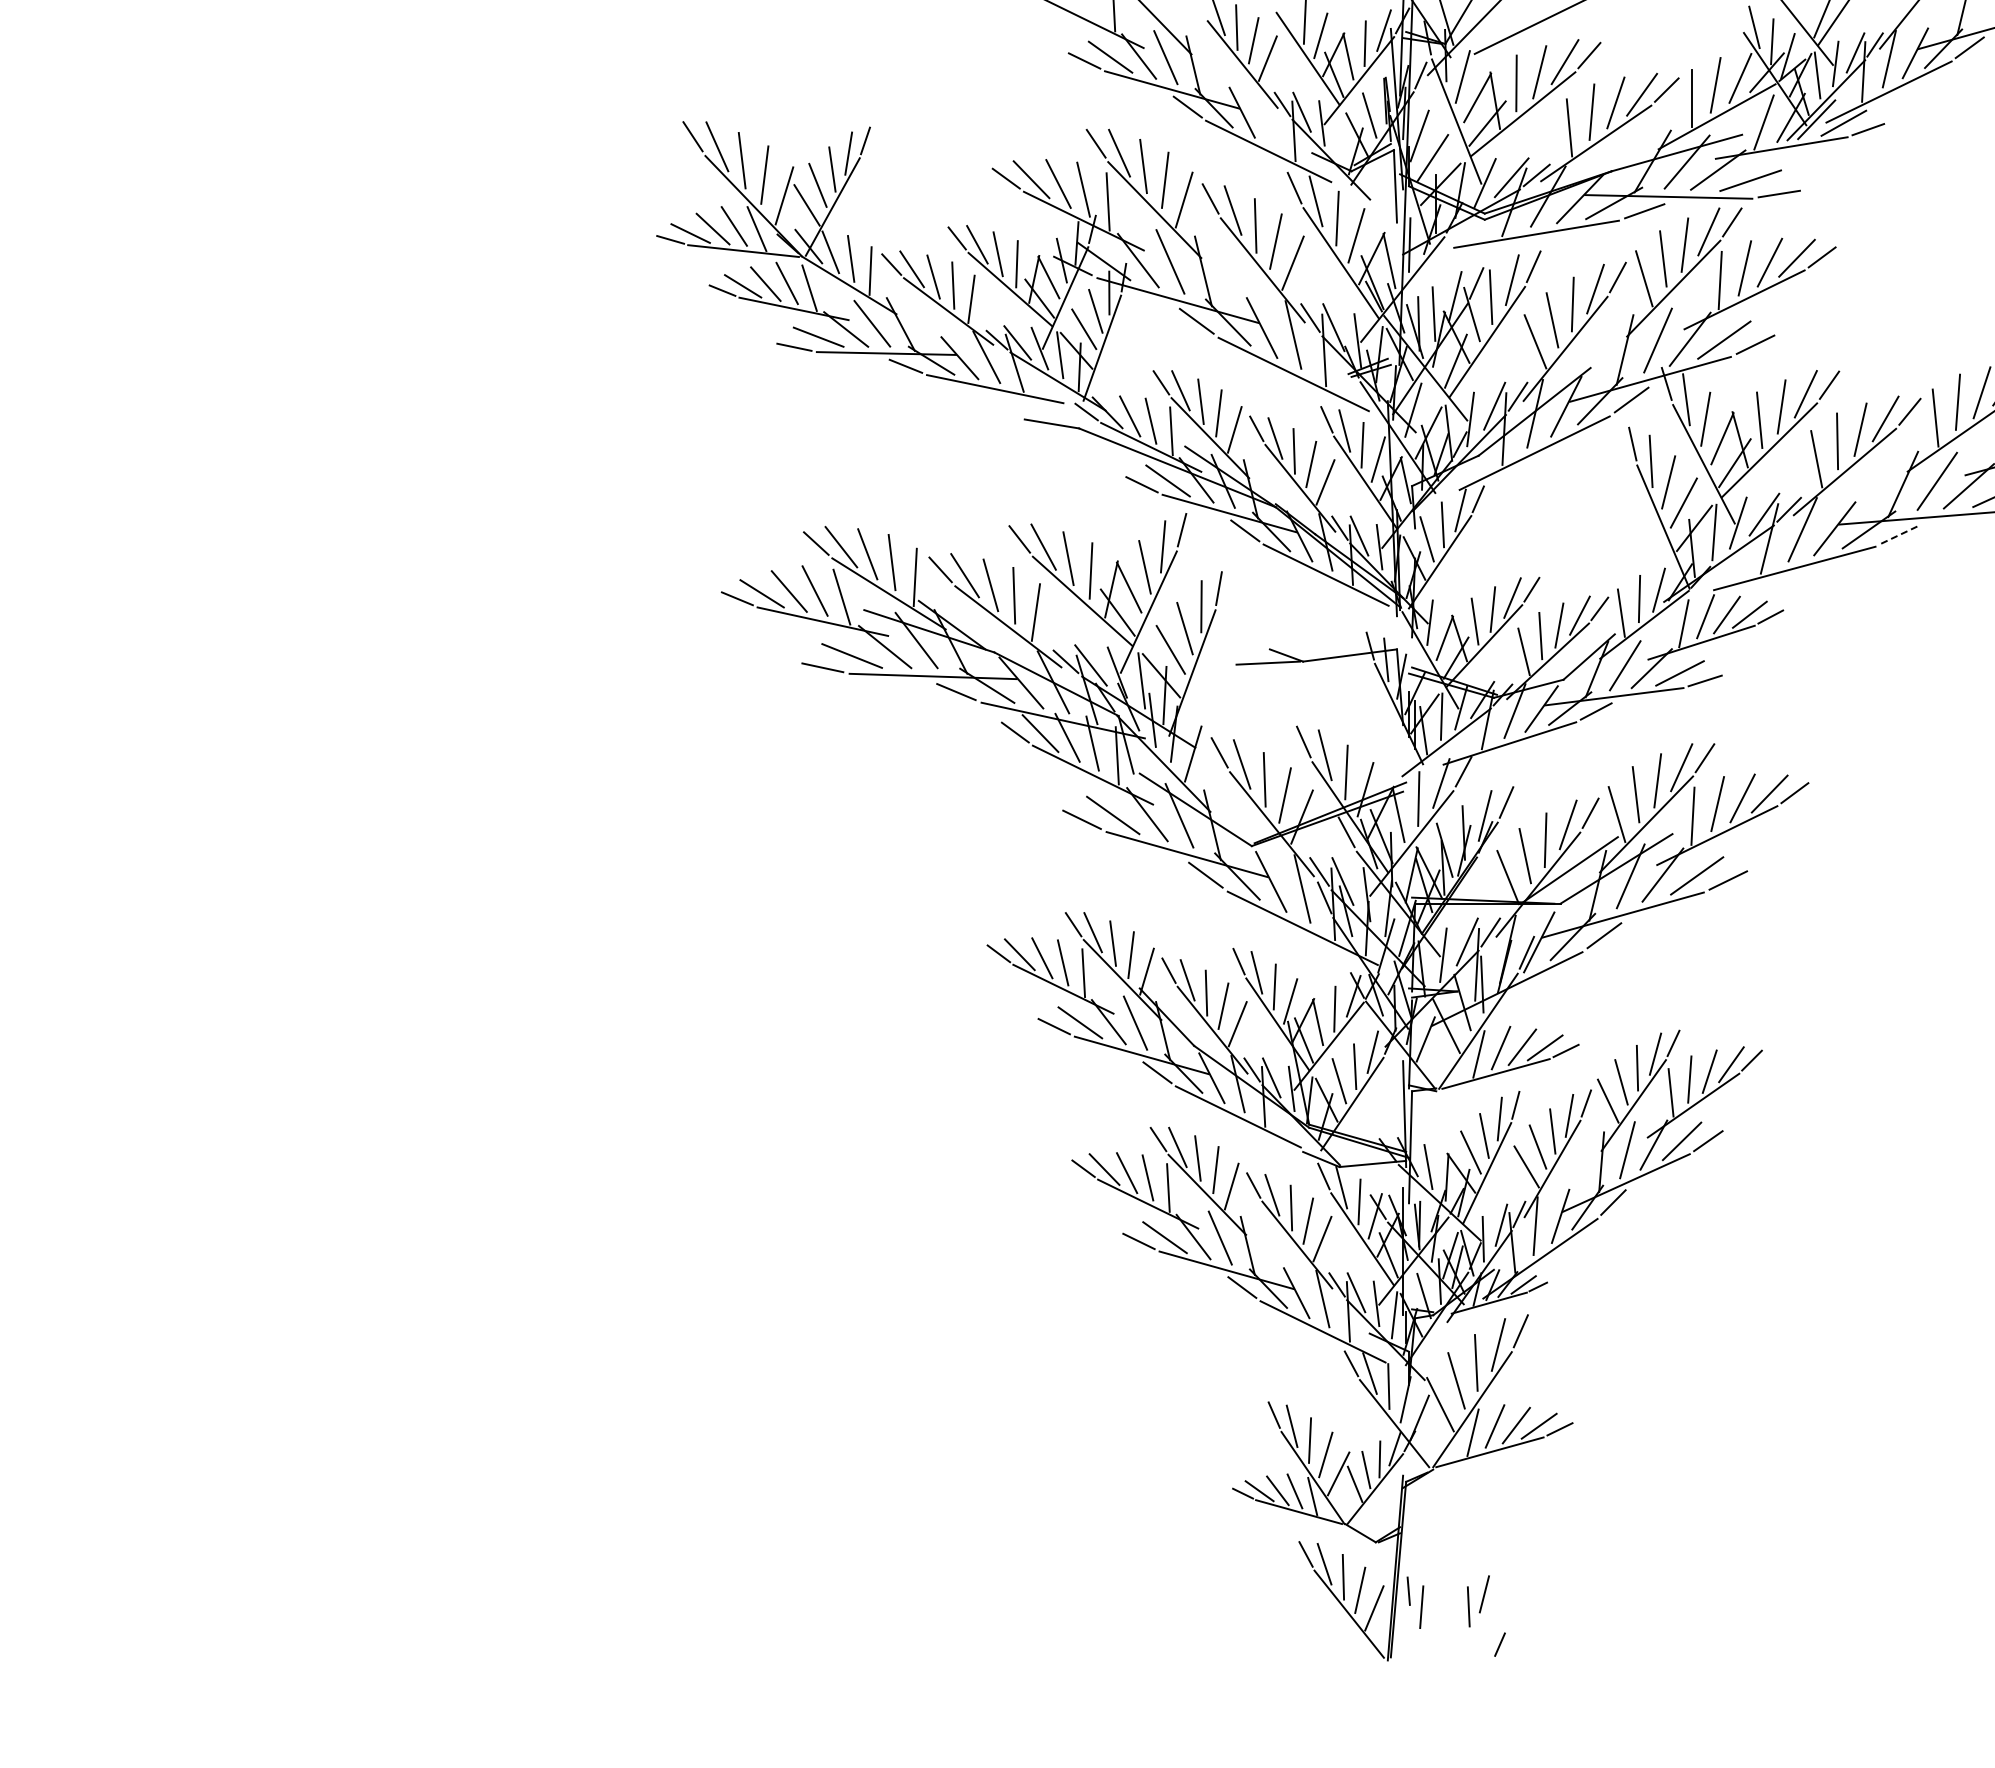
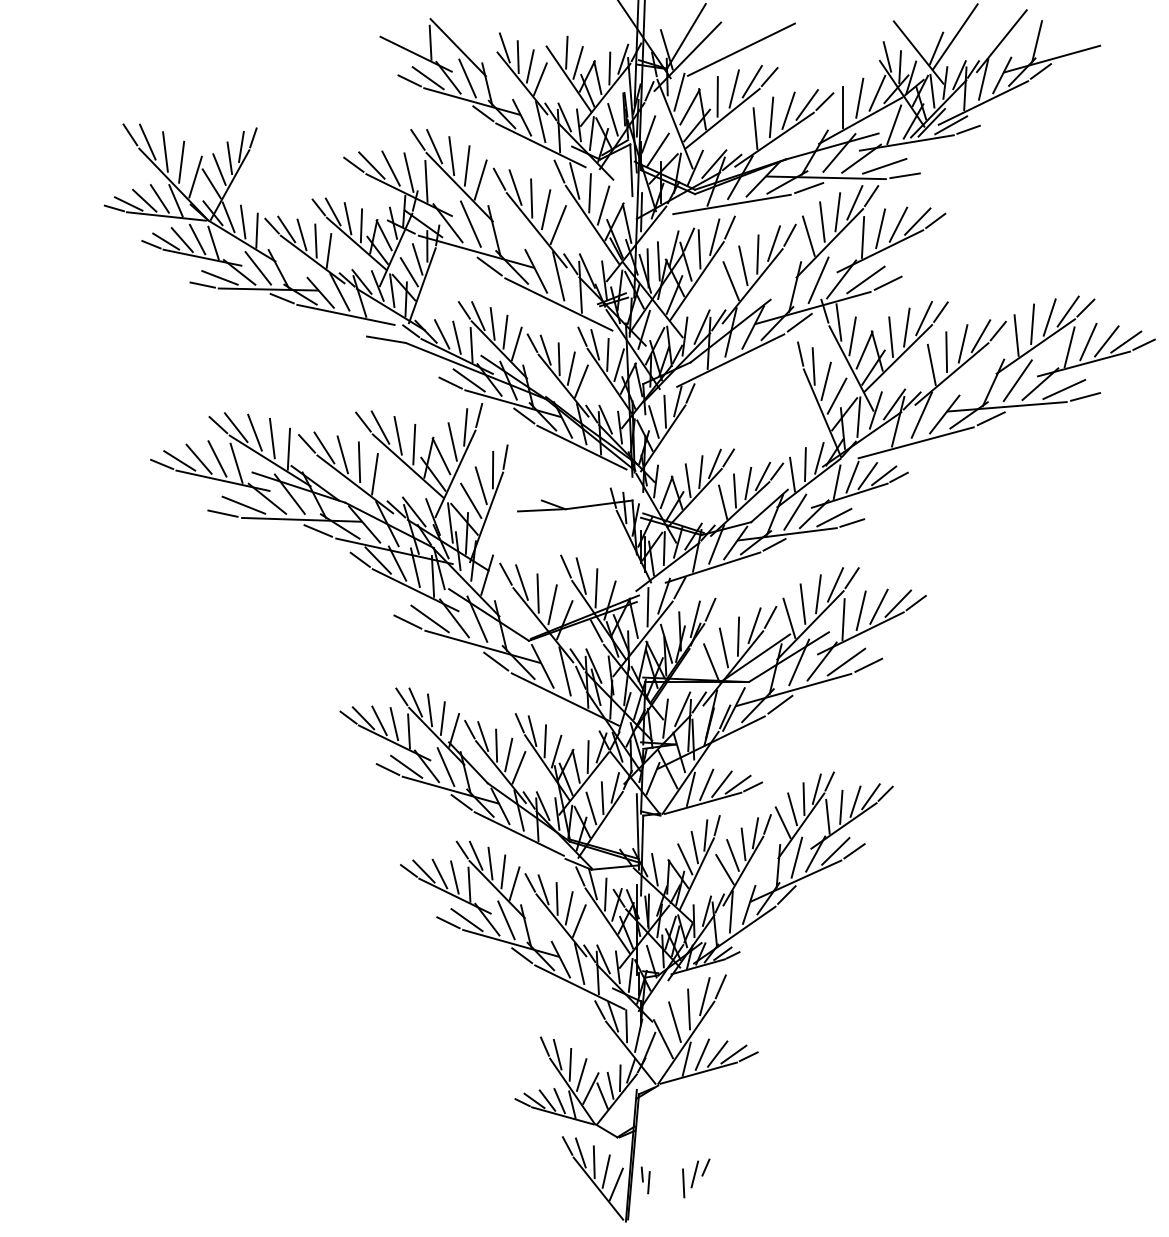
line: (1267, 118) -> (540, 121), added
line: (1339, 134) -> (591, 133), added
line: (1900, 534) -> (991, 418), dashed -> solid
part: (1415, 1602) -> (645, 1180), size x0.71
line: (1499, 1644) -> (705, 1167), moved

